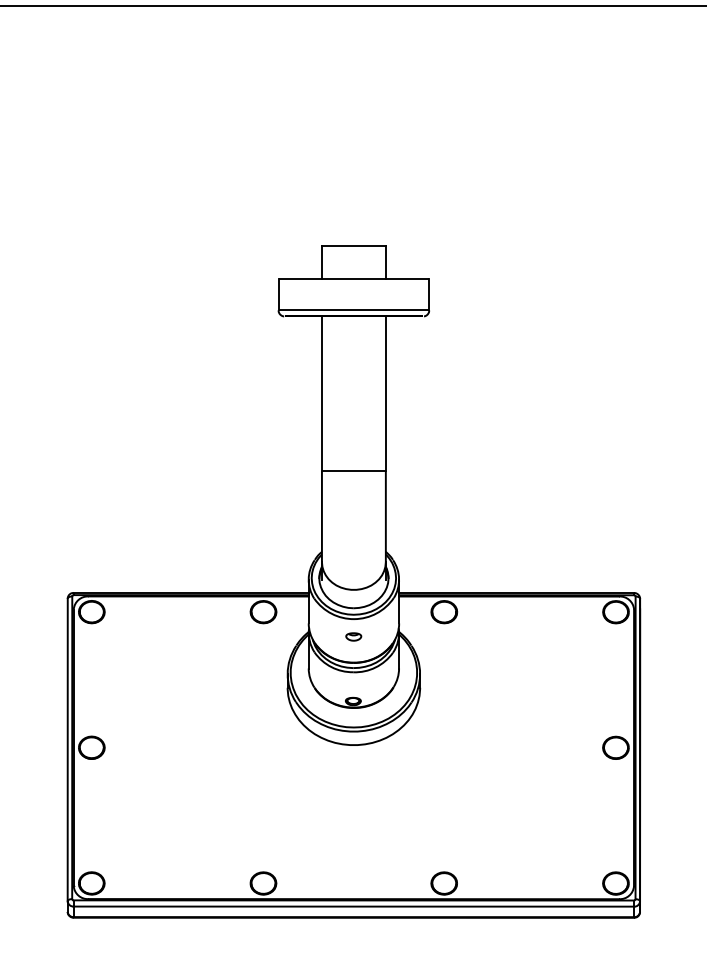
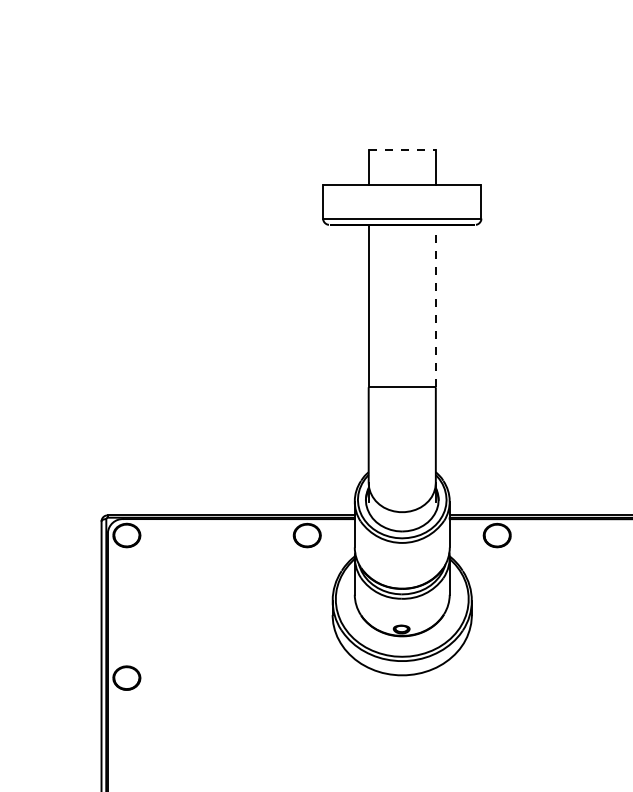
line: (353, 245) -> (401, 150), solid -> dashed
line: (385, 393) -> (435, 305), solid -> dashed
part: (353, 636) -> (401, 561), removed

